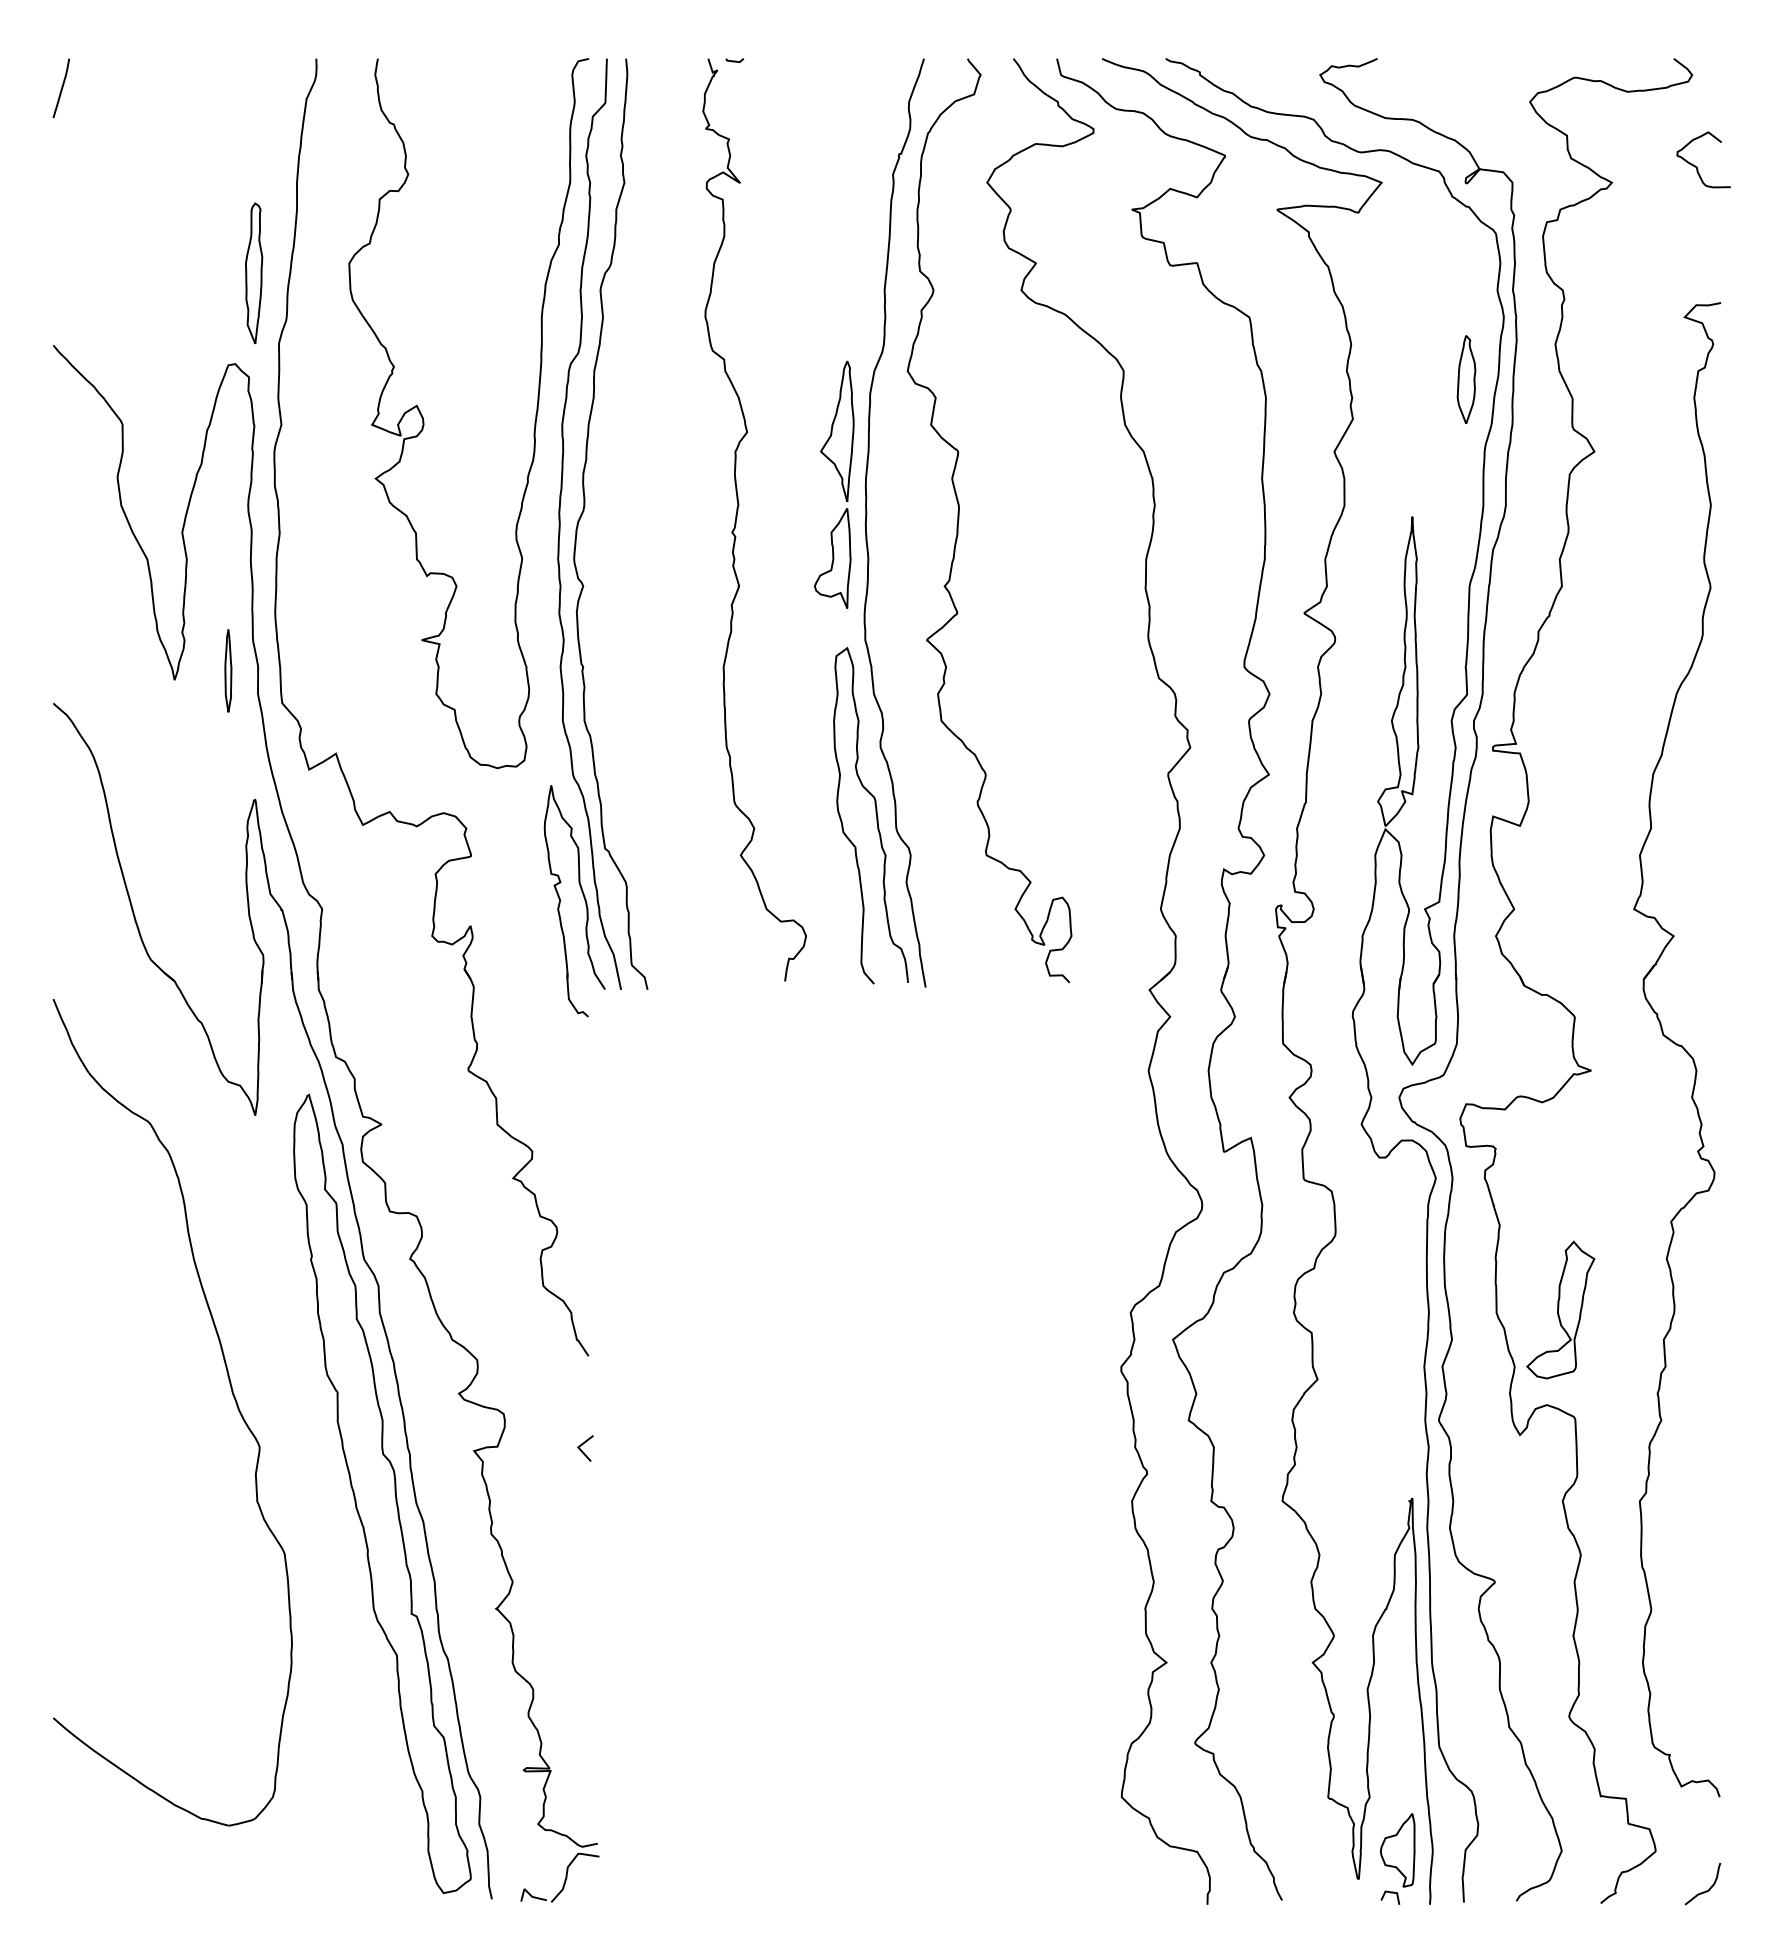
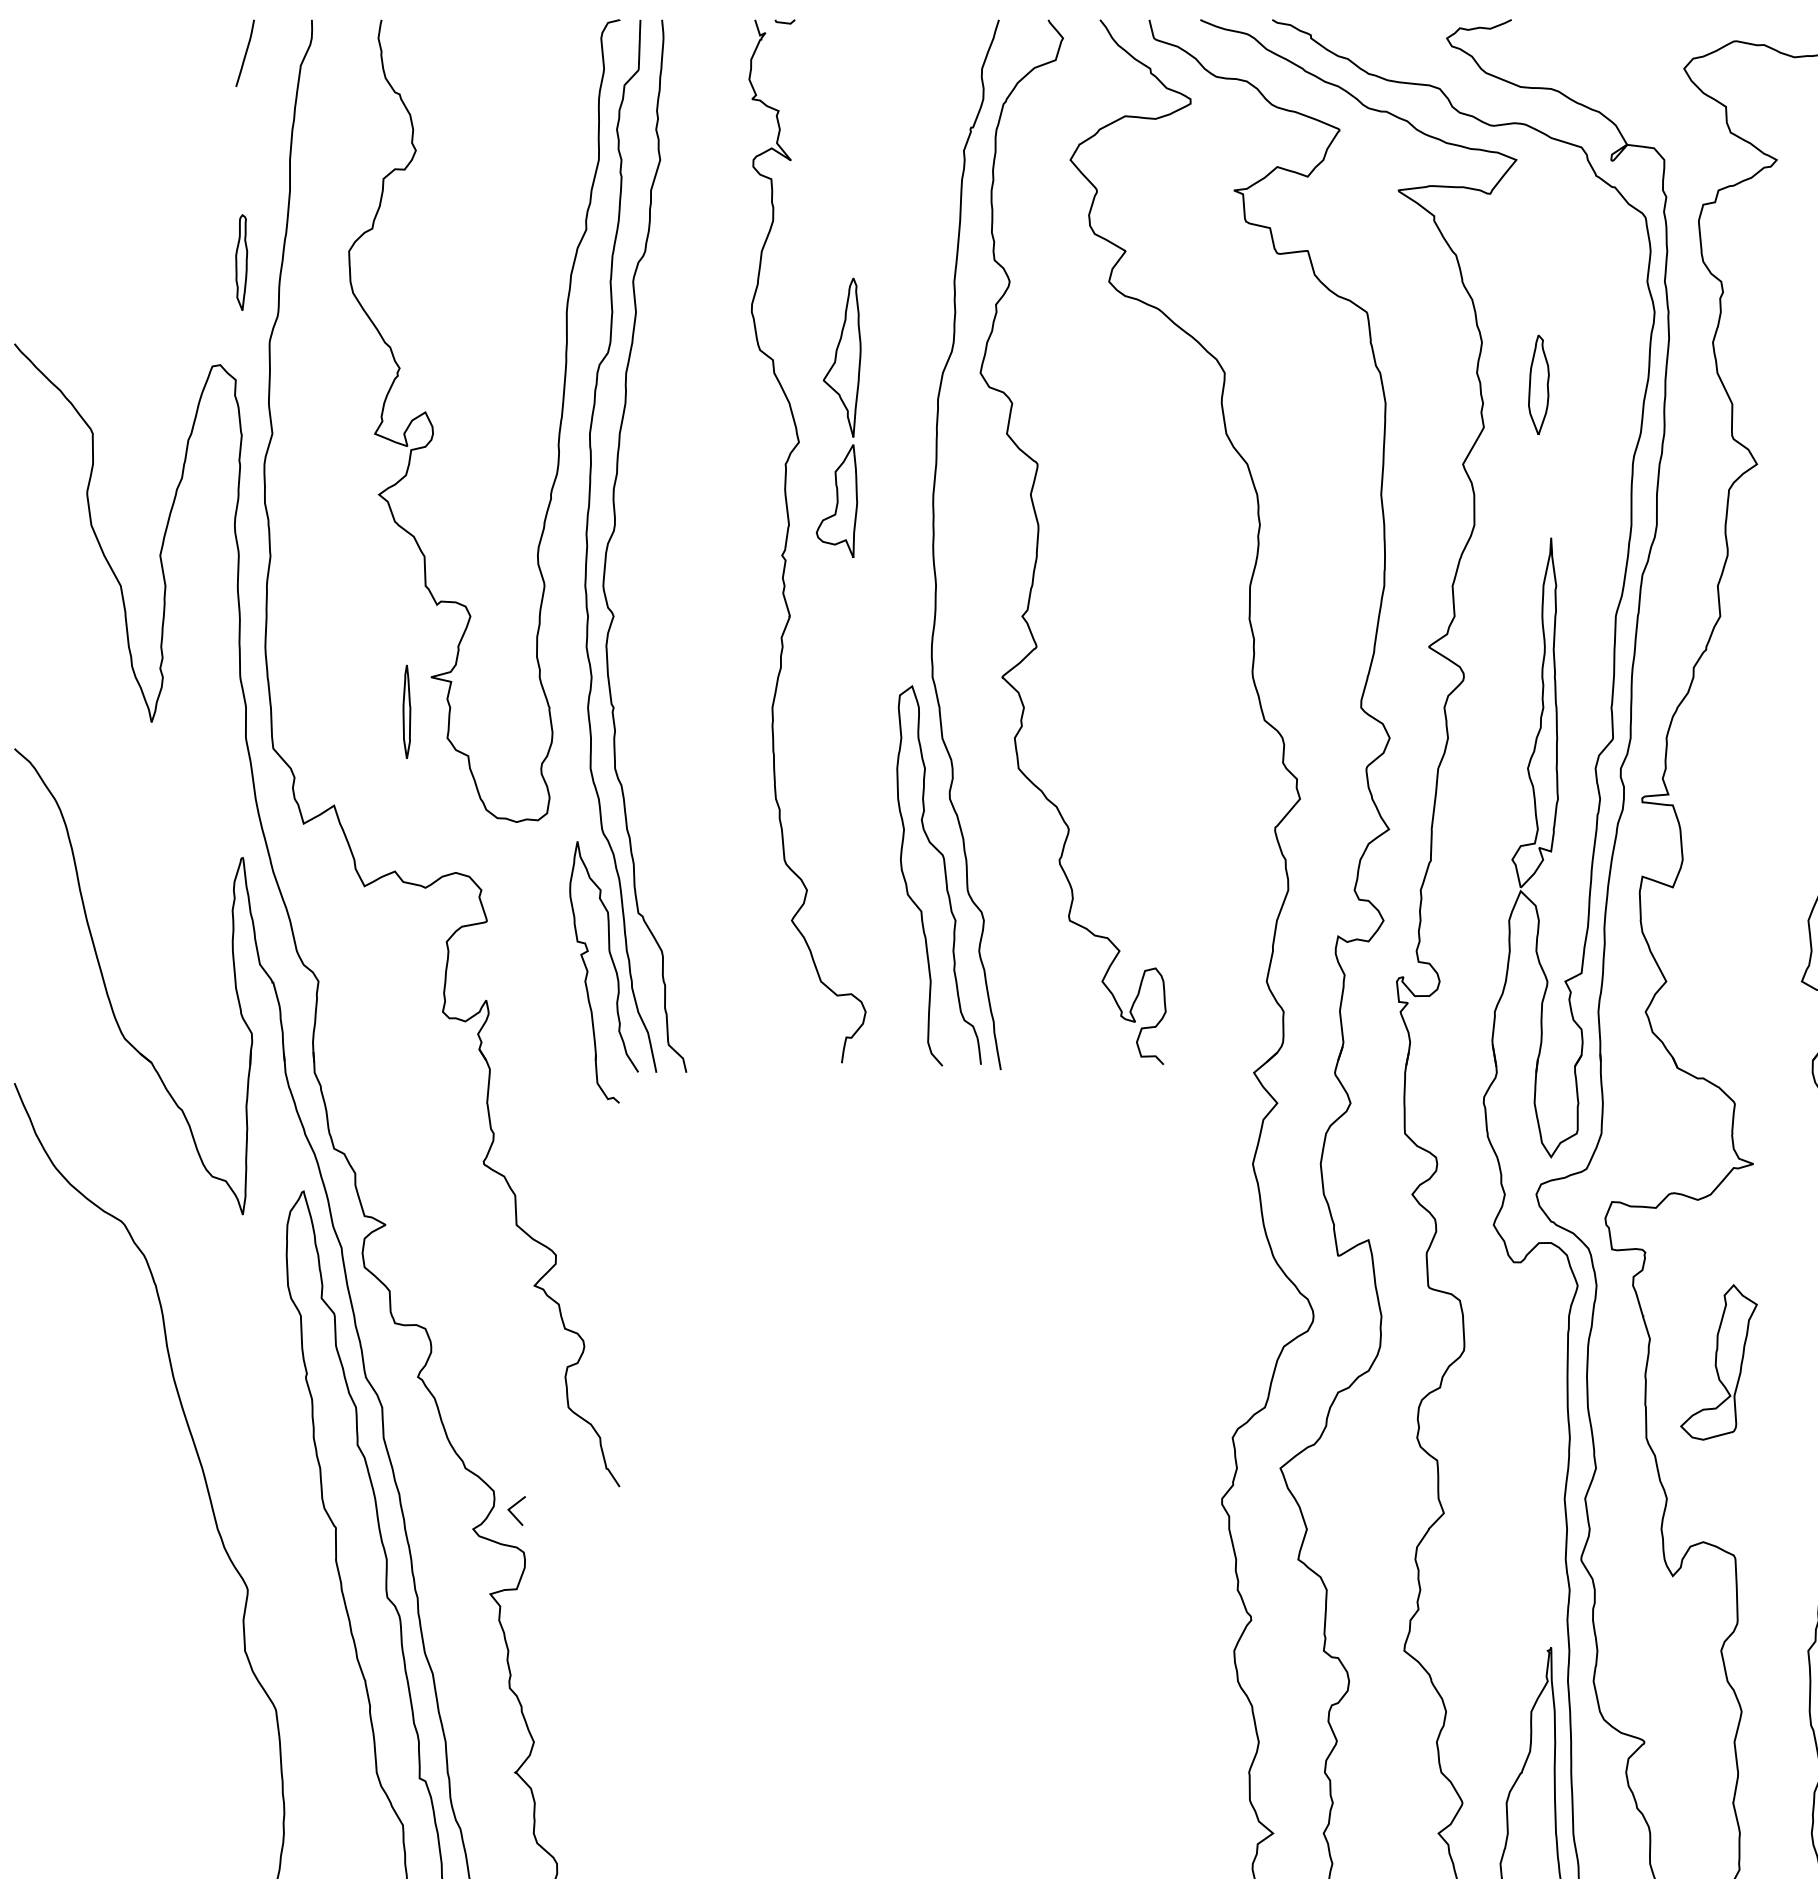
curve: (61, 87) -> (245, 52), moved
part: (254, 273) -> (241, 262), size x0.6
part: (1466, 379) -> (1538, 384), moved
part: (841, 484) -> (846, 417), moved
part: (228, 670) -> (407, 711), moved
part: (1560, 1309) -> (1718, 1361), moved
line: (582, 1450) -> (513, 1513), moved

